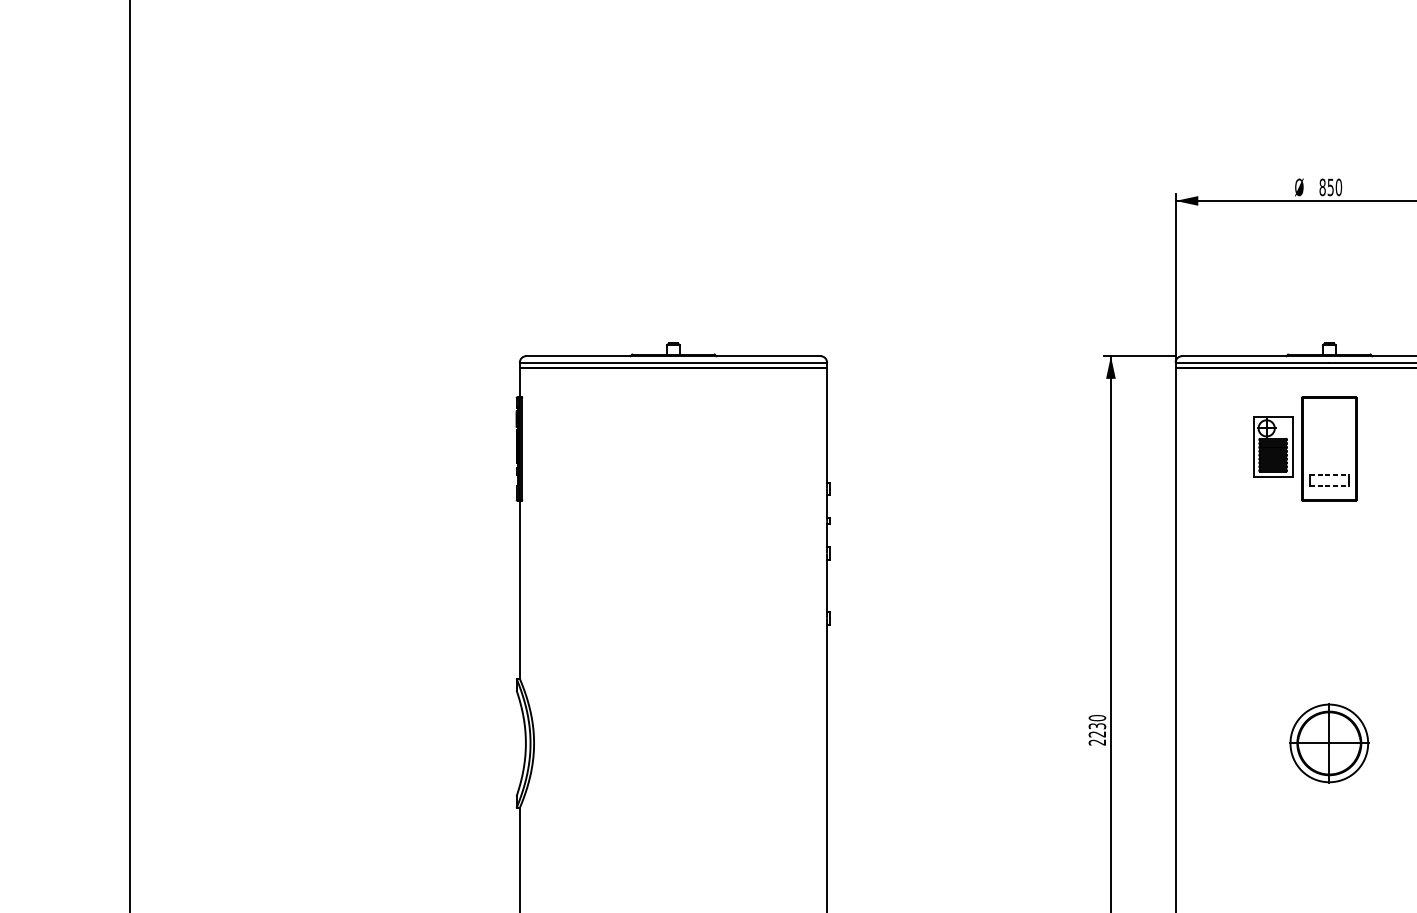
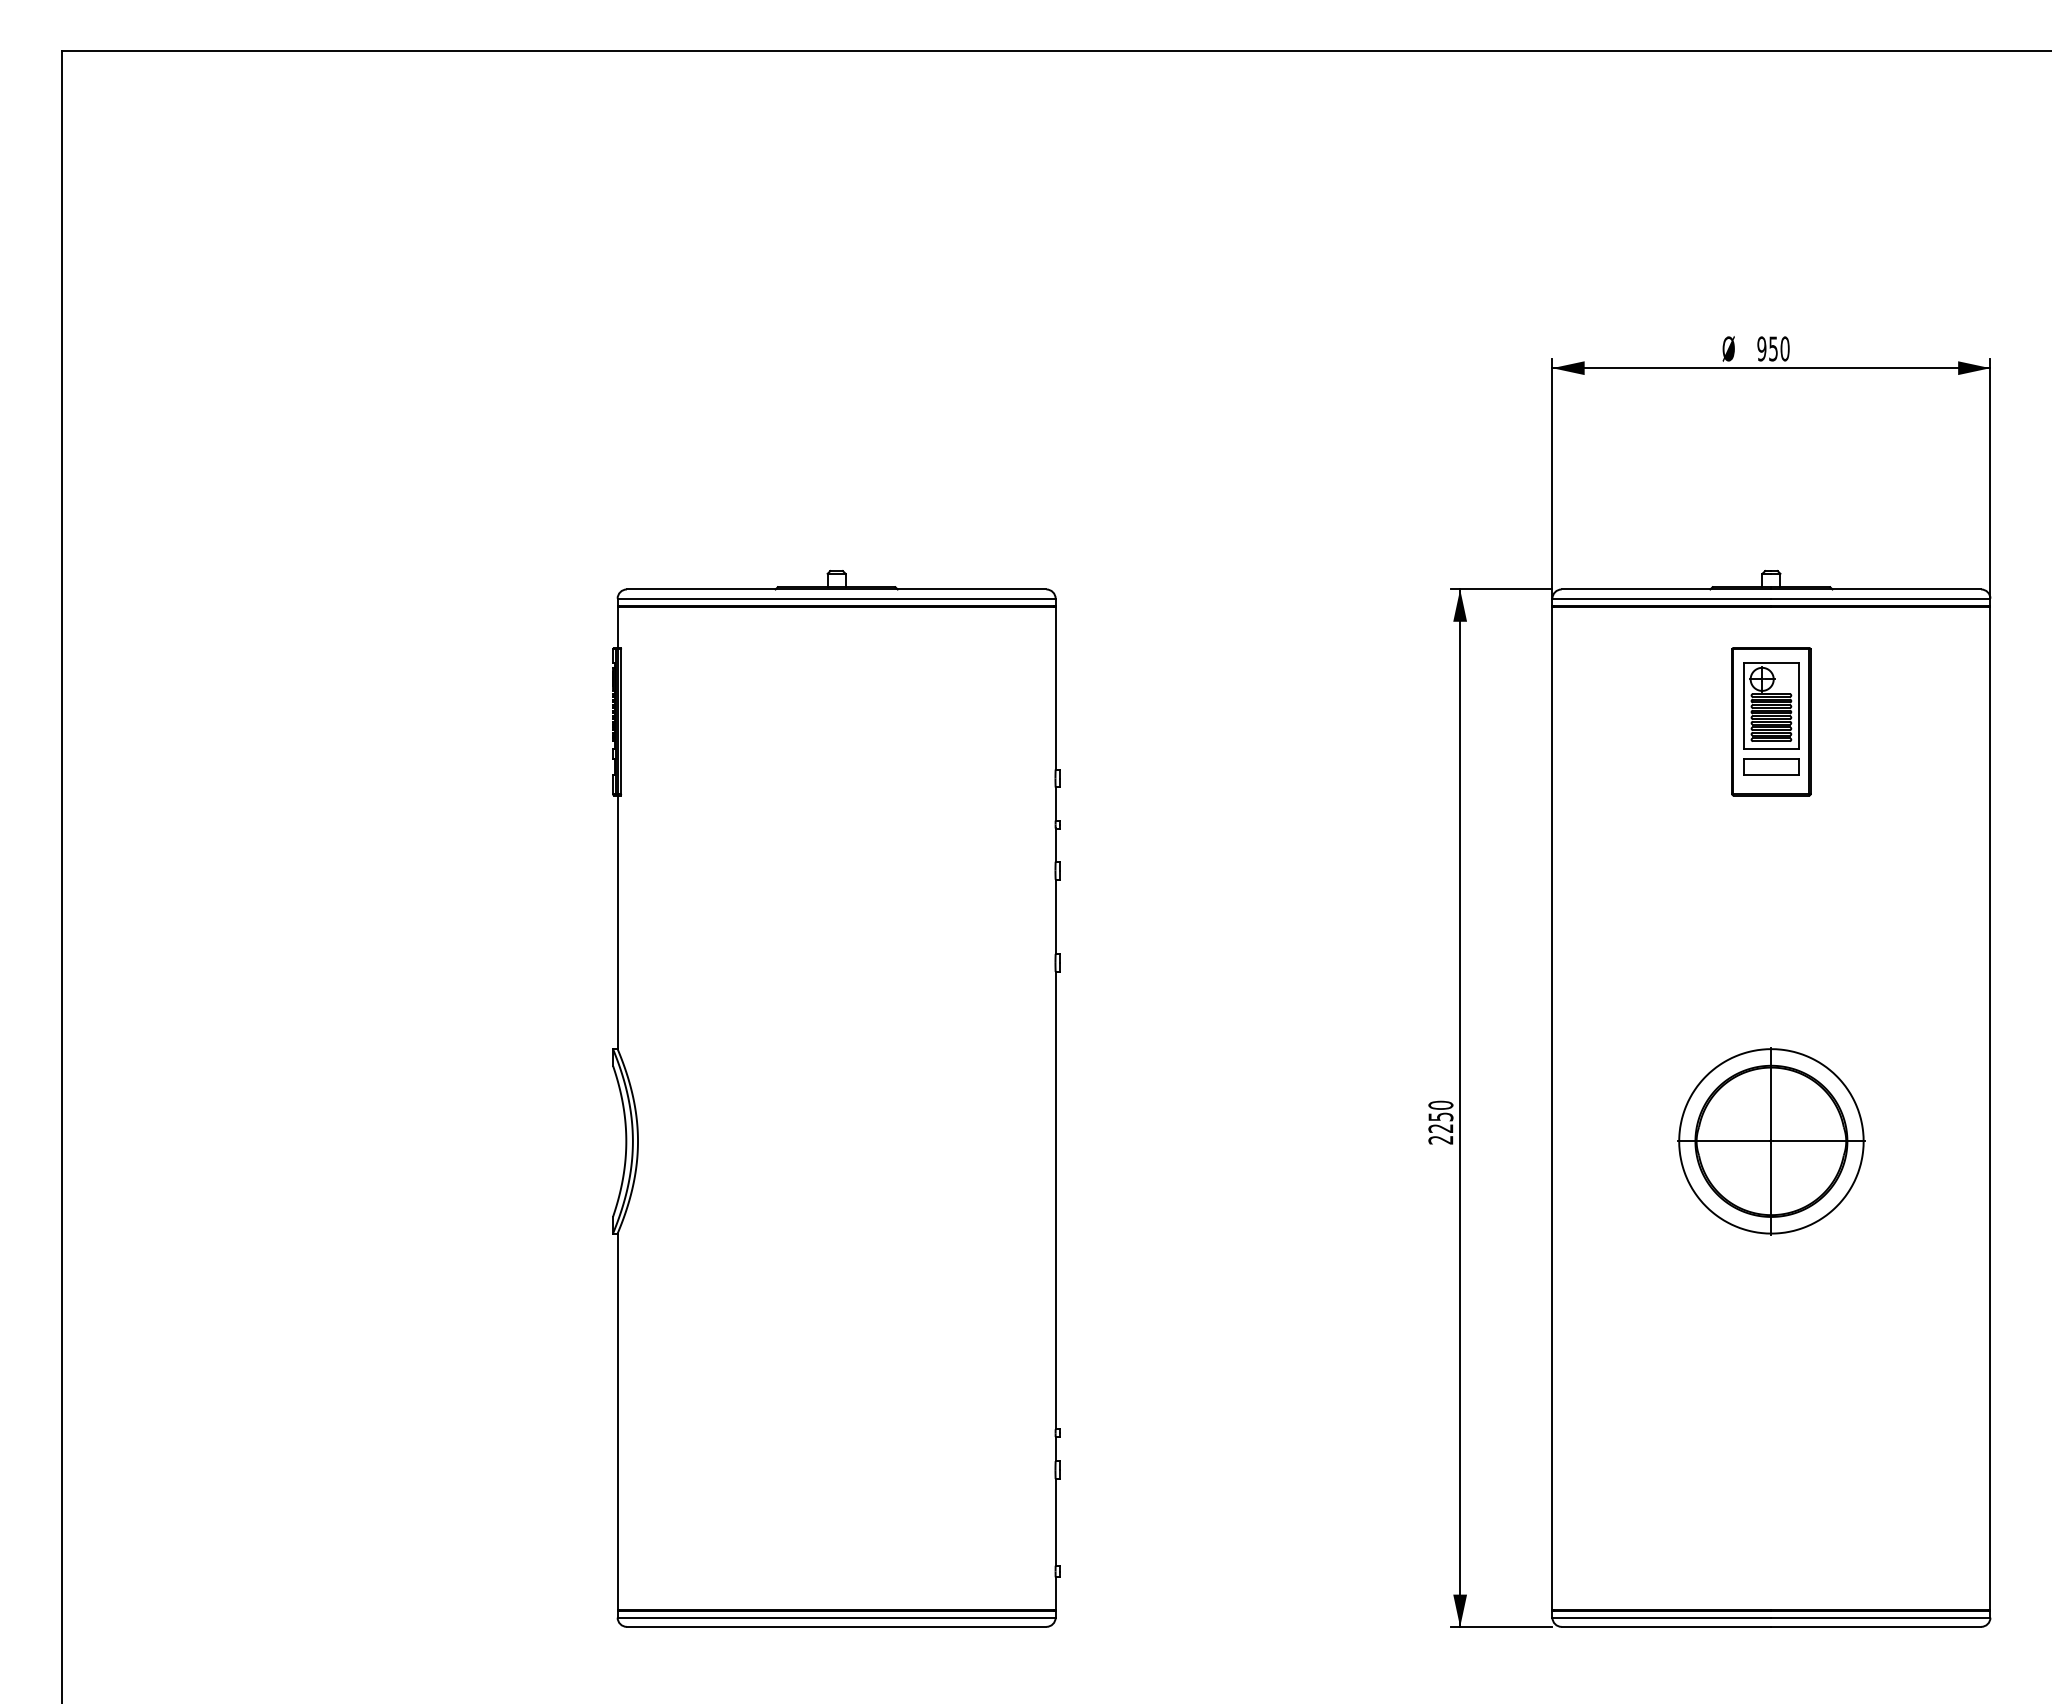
text: (1322, 187) -> (1761, 348), 850 -> 950
part: (1273, 446) -> (1771, 705), moved
line: (1329, 474) -> (1771, 758), dashed -> solid
line: (1329, 486) -> (1771, 774), dashed -> solid
text: (1097, 725) -> (1440, 1116), 2230 -> 2250
part: (1329, 743) -> (1771, 1141), size x1.67

